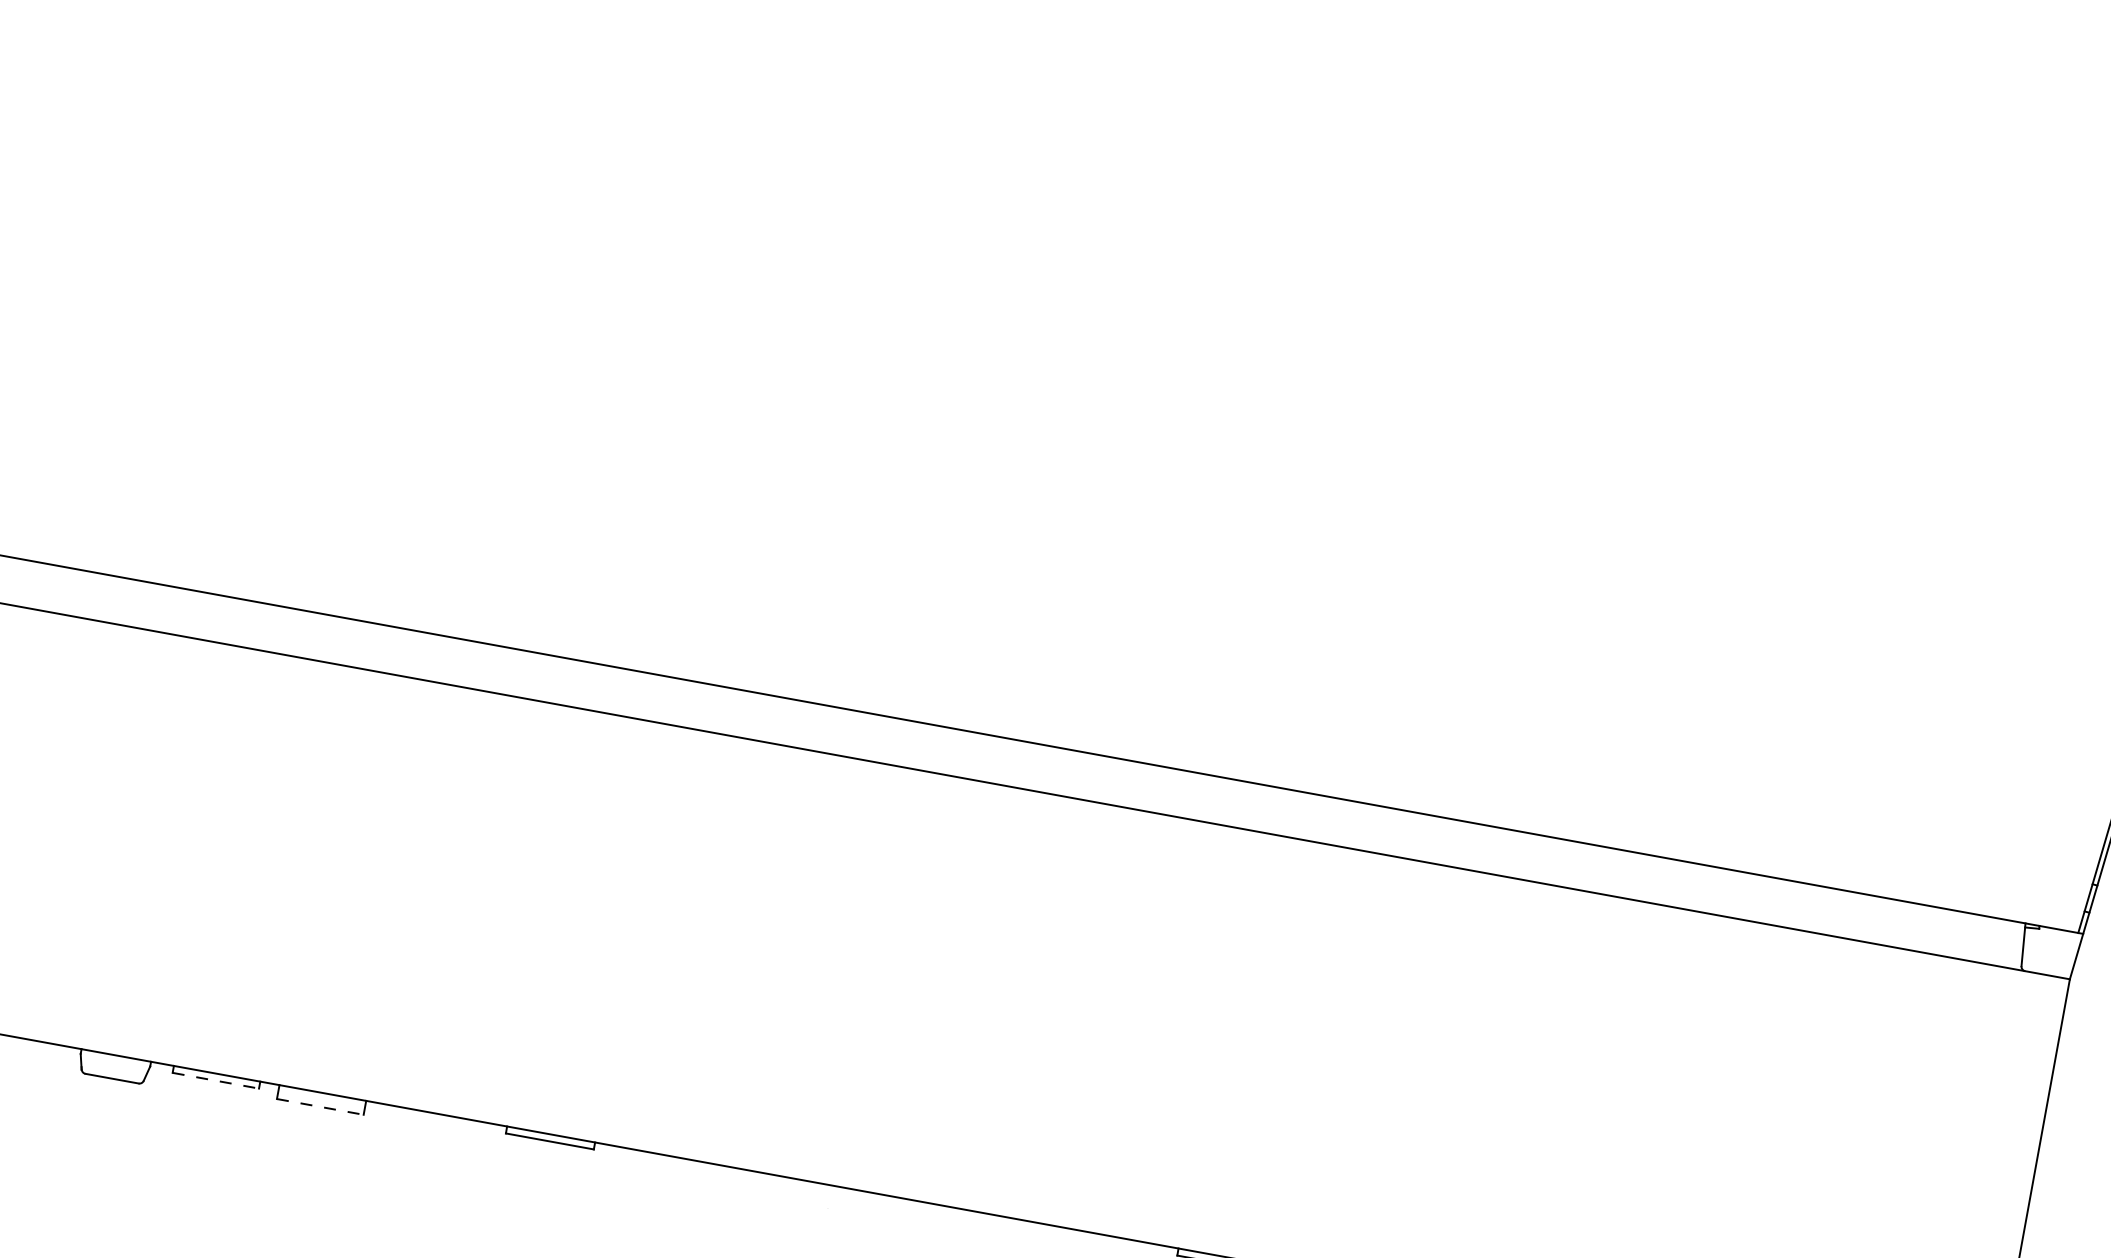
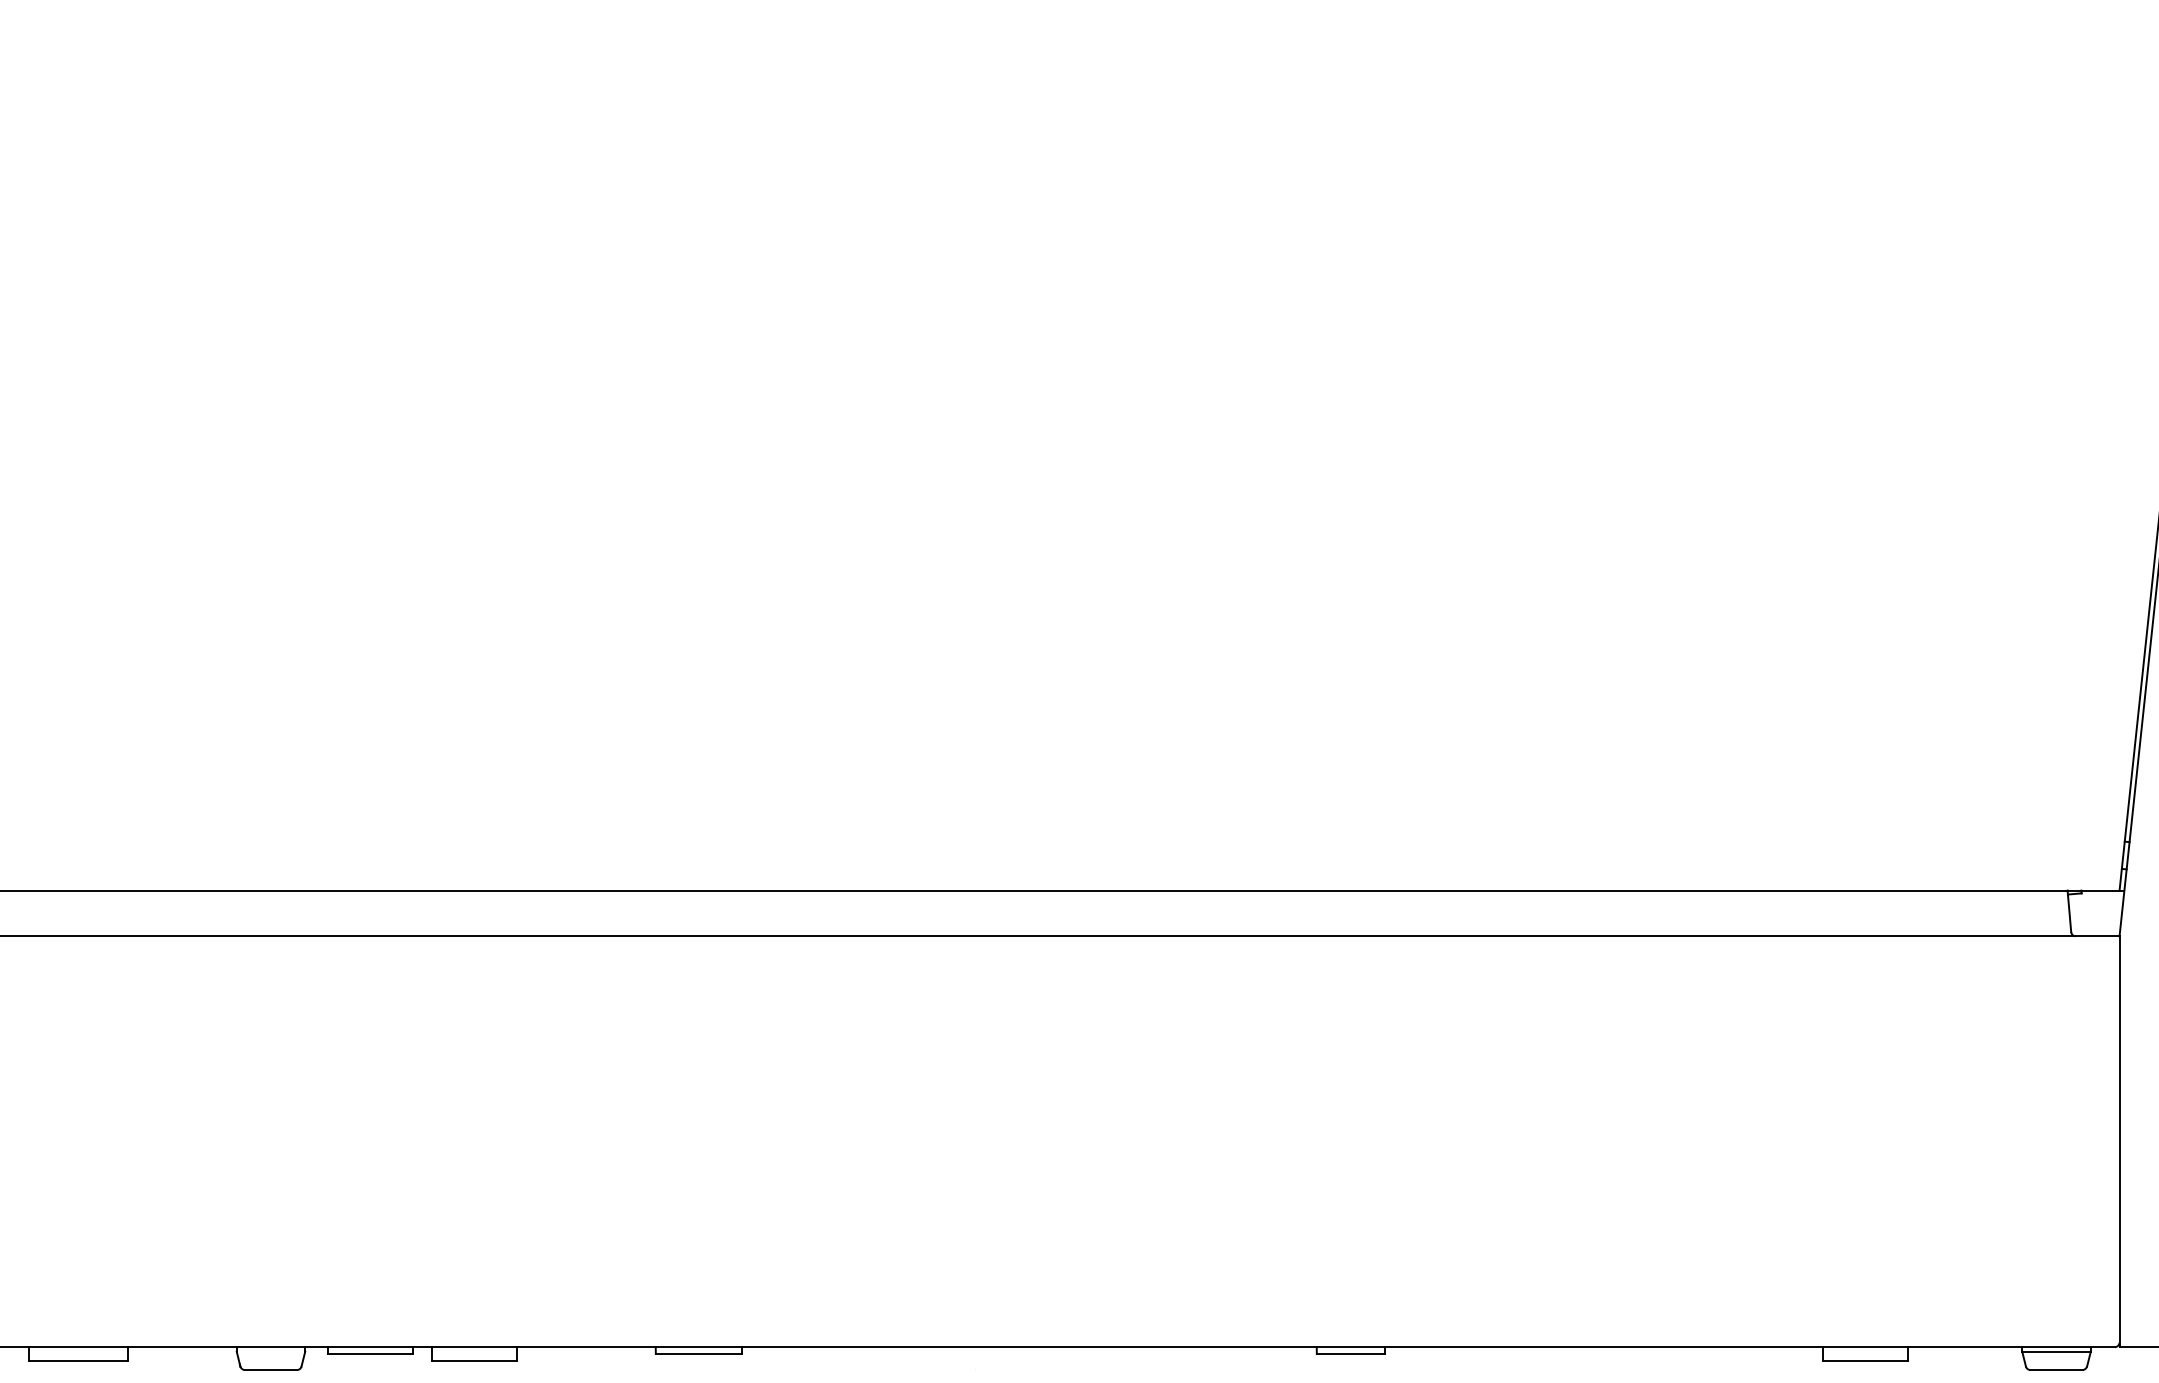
line: (216, 1080) -> (370, 1353), dashed -> solid
line: (320, 1106) -> (474, 1360), dashed -> solid

